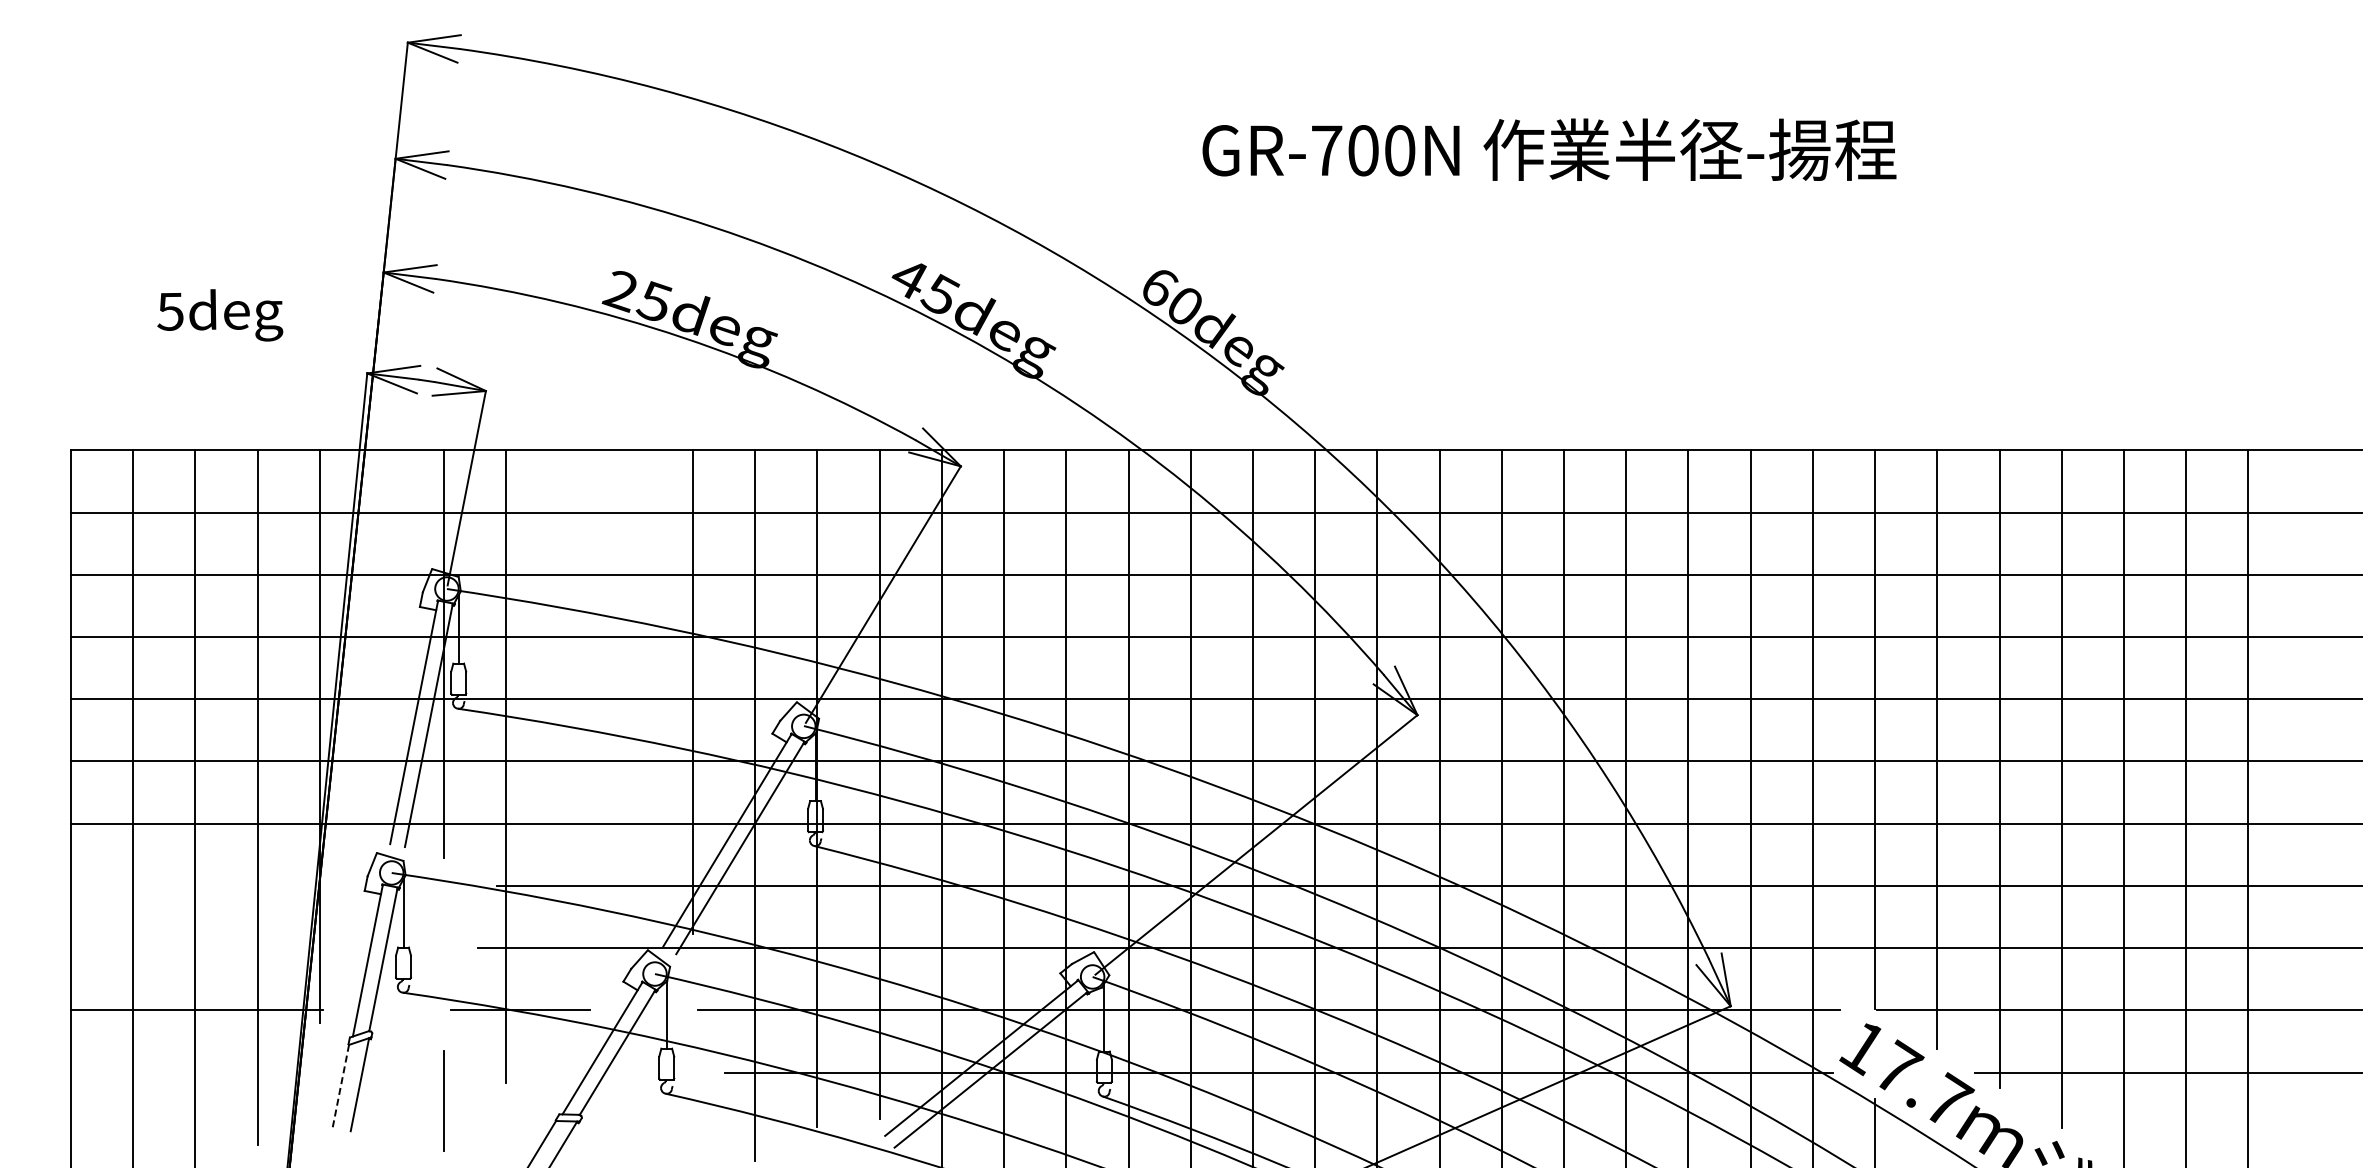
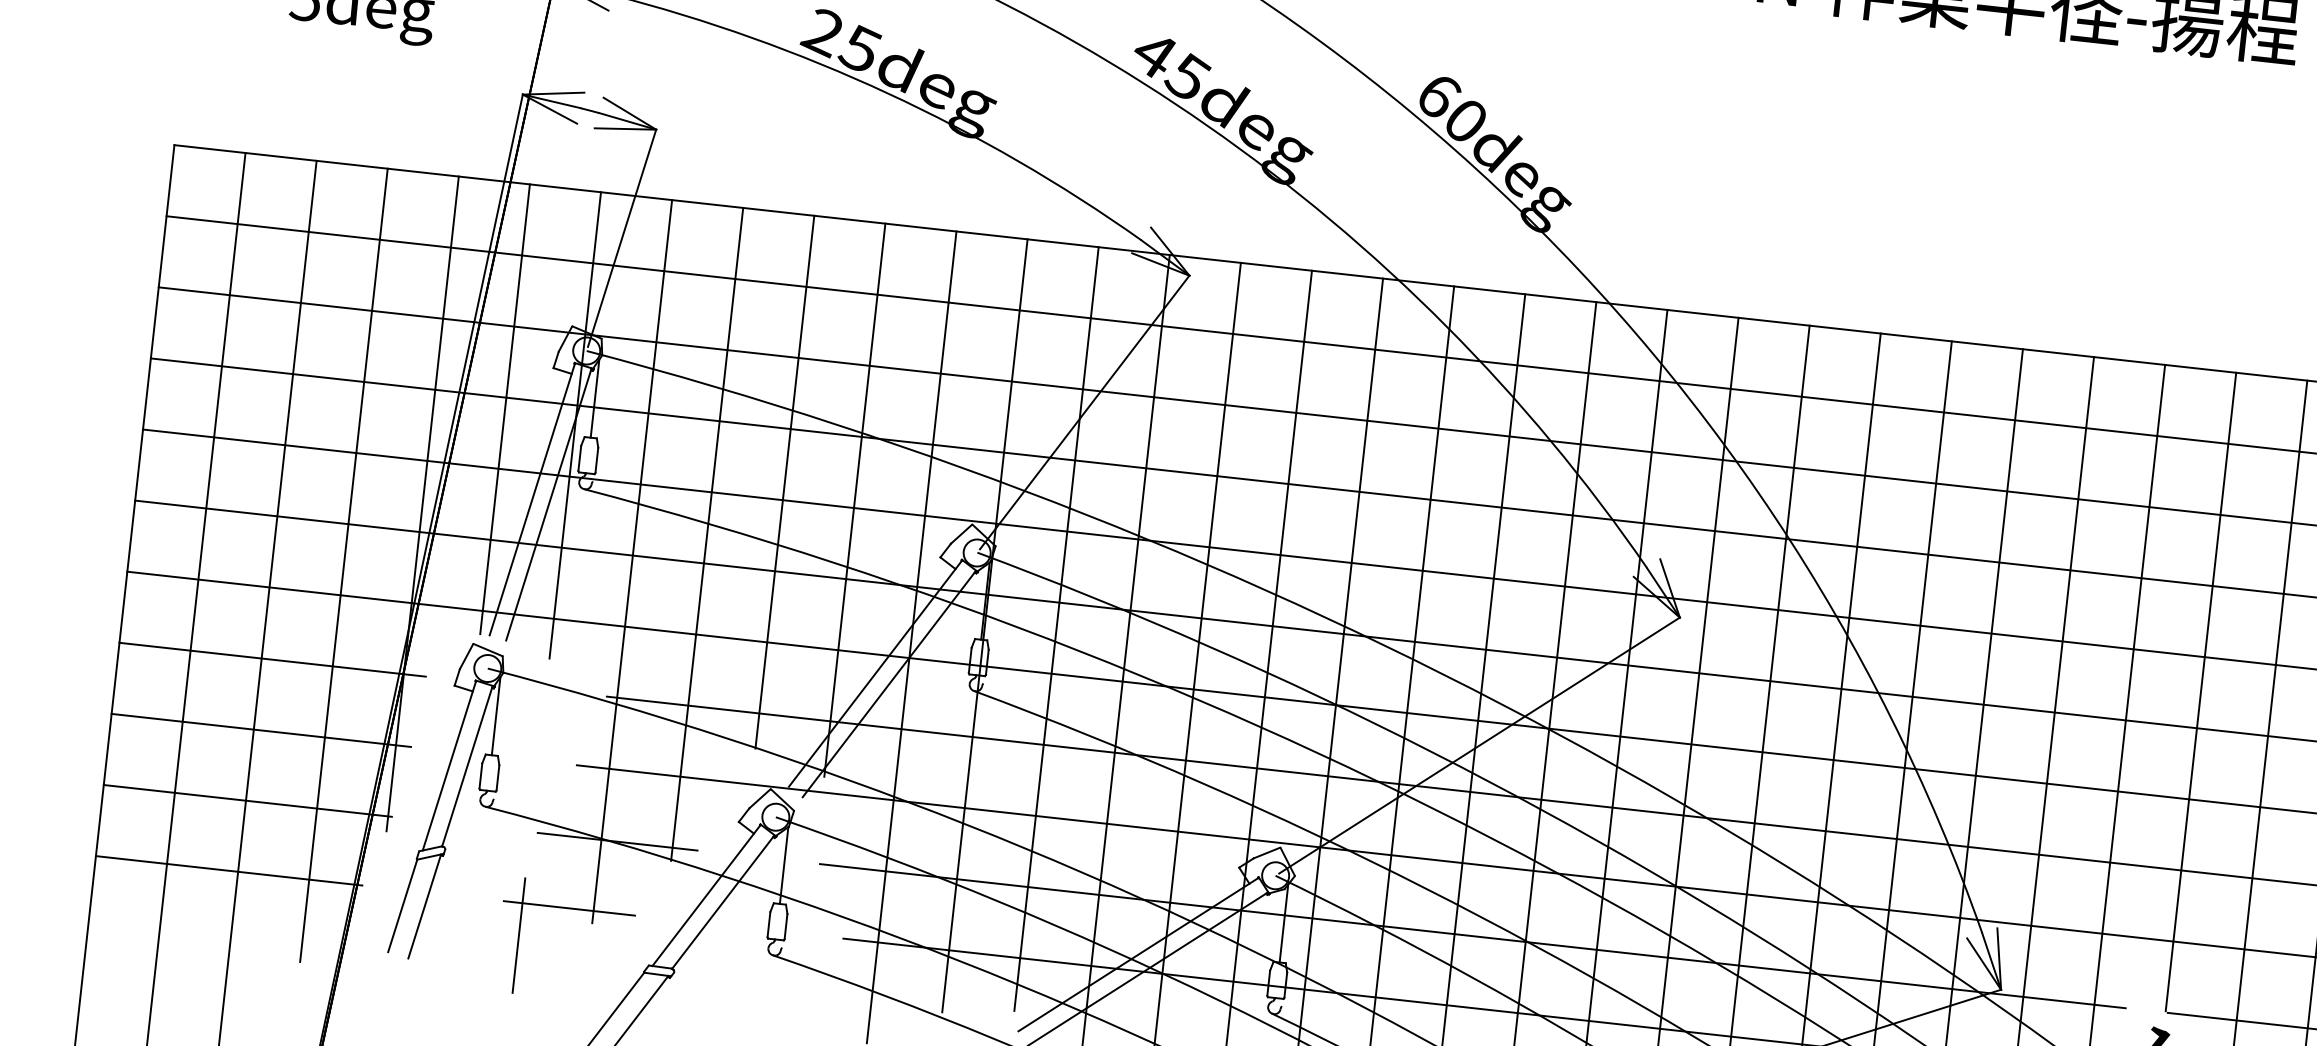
line: (381, 646) -> (504, 408), added
line: (630, 683) -> (784, 482), added
line: (568, 735) -> (707, 533), added
line: (204, 885) -> (272, 659), added
line: (201, 948) -> (260, 730), added
line: (187, 1072) -> (229, 870), added
line: (484, 1072) -> (568, 908), added
line: (340, 1086) -> (402, 906), dashed -> solid

